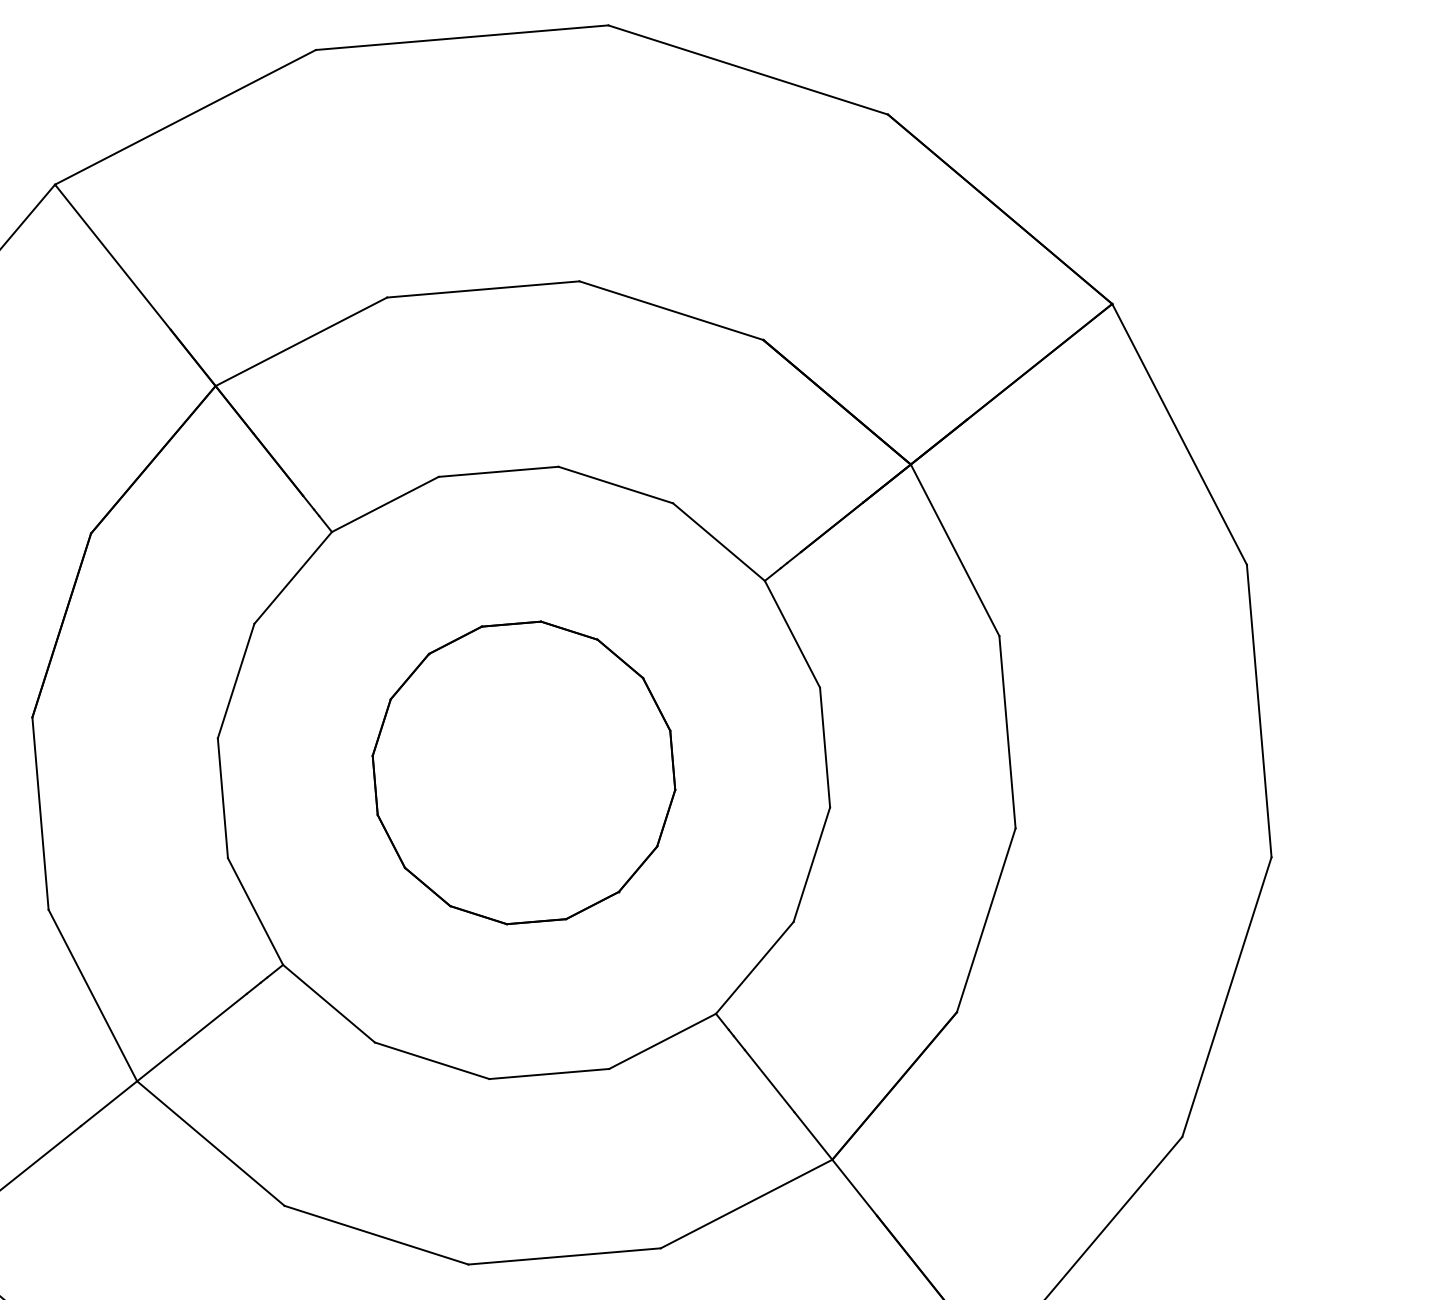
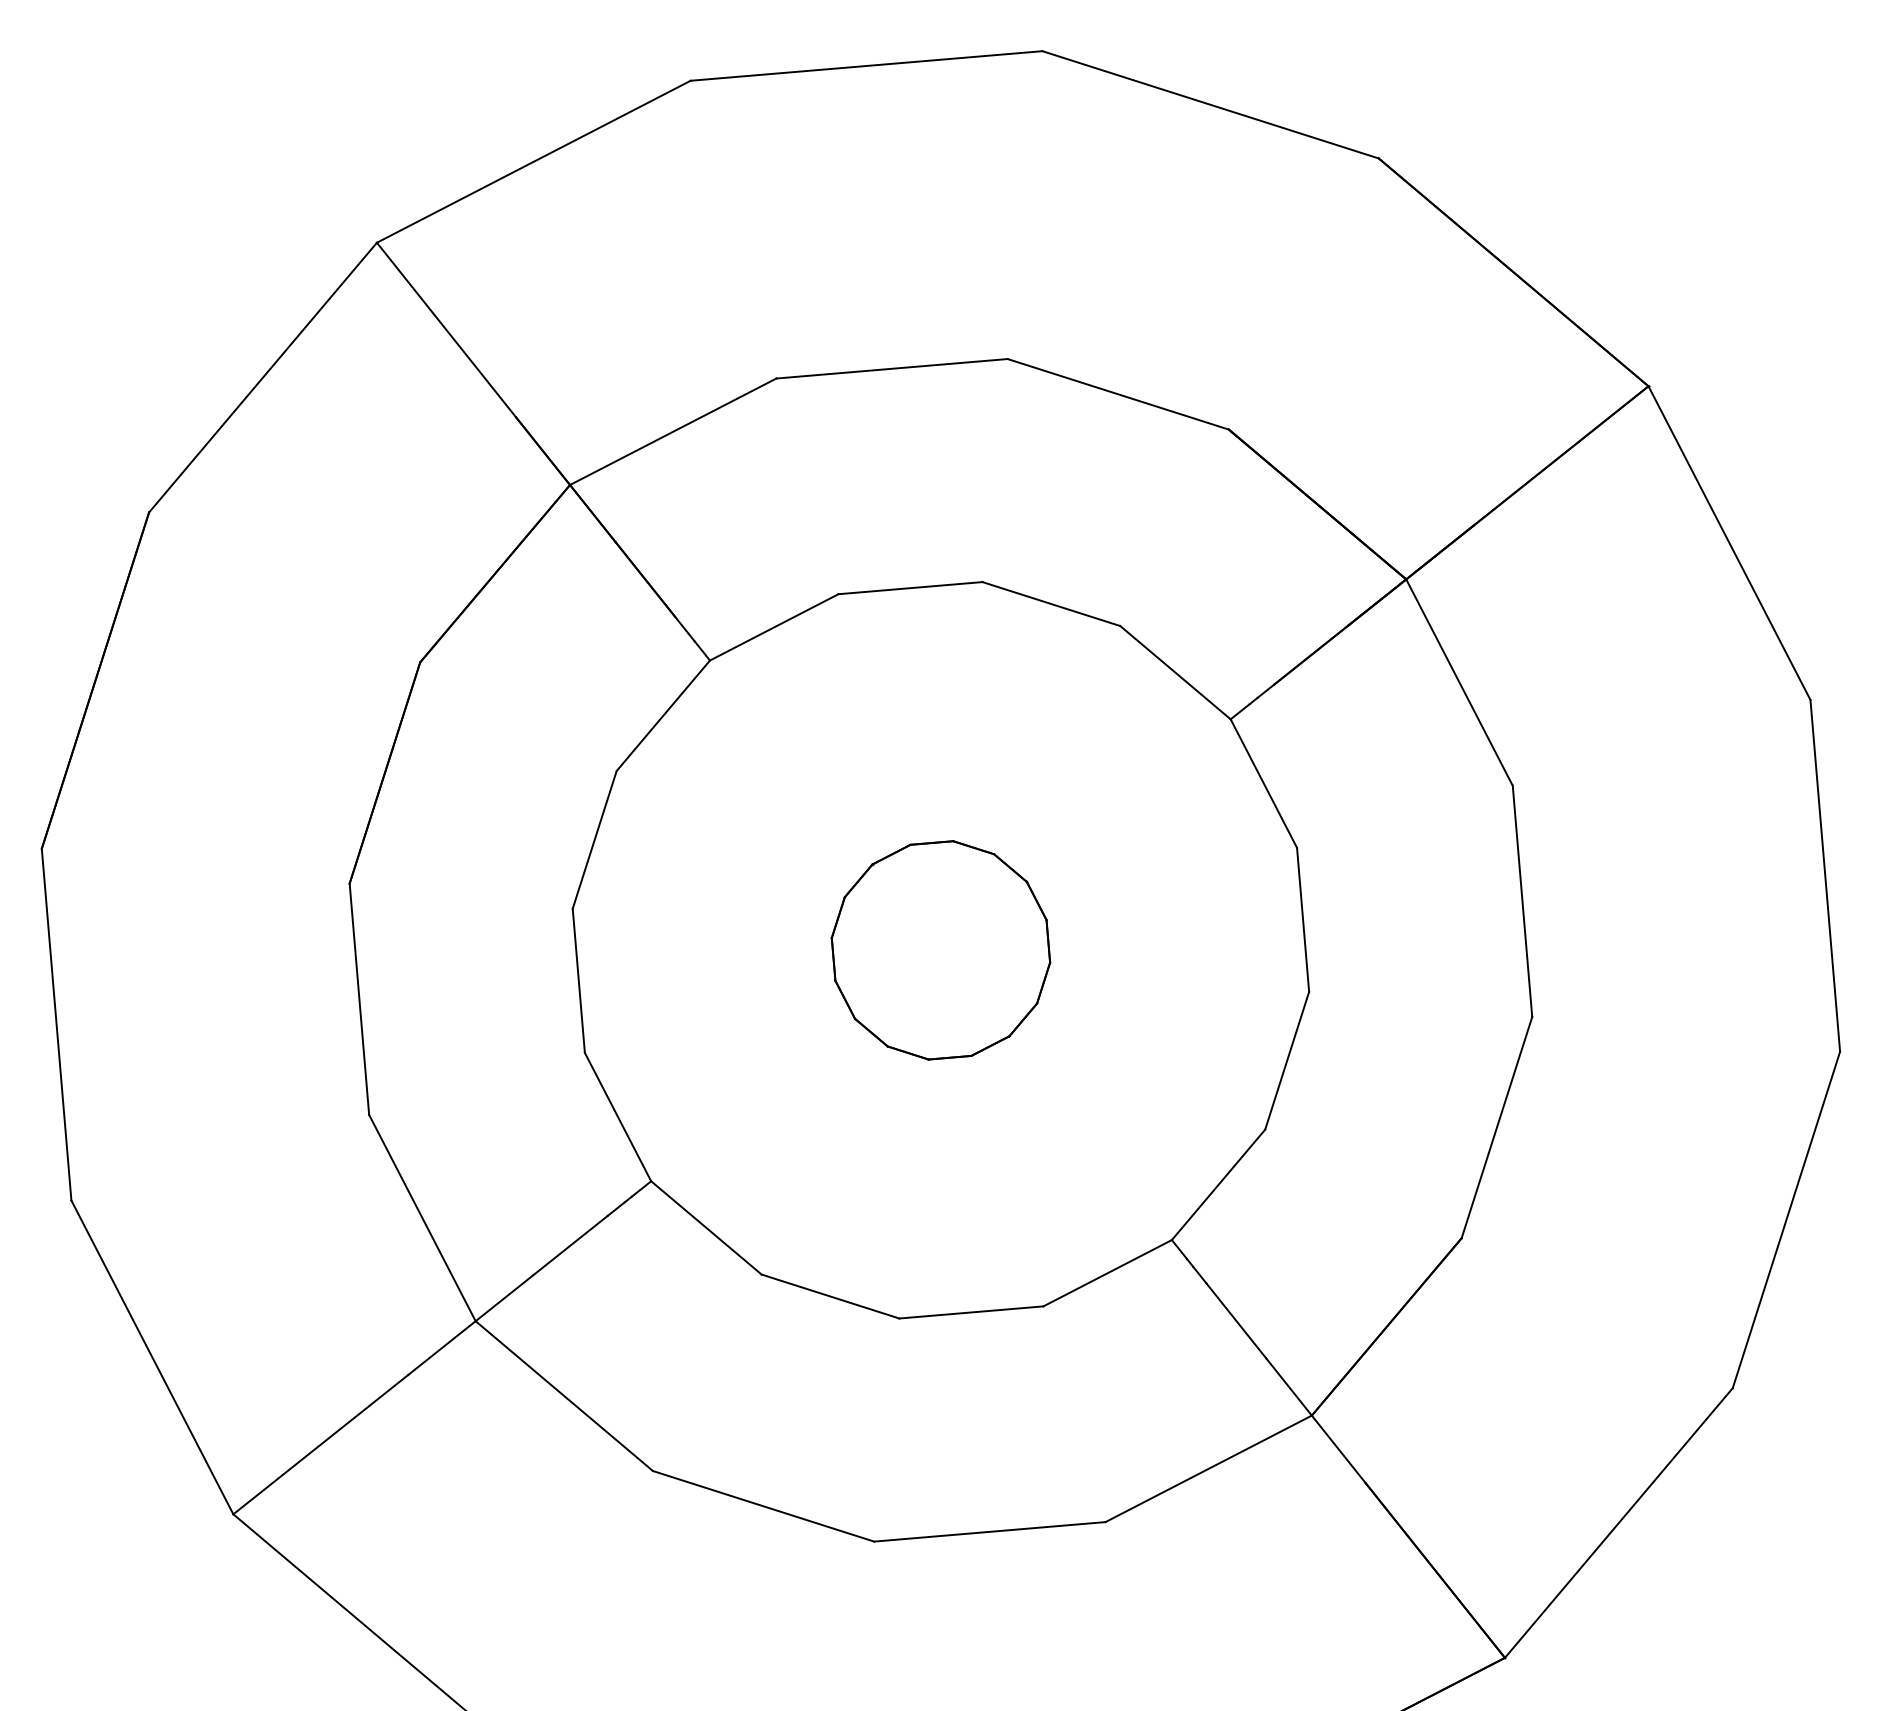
part: (523, 773) -> (940, 950), size x0.6

